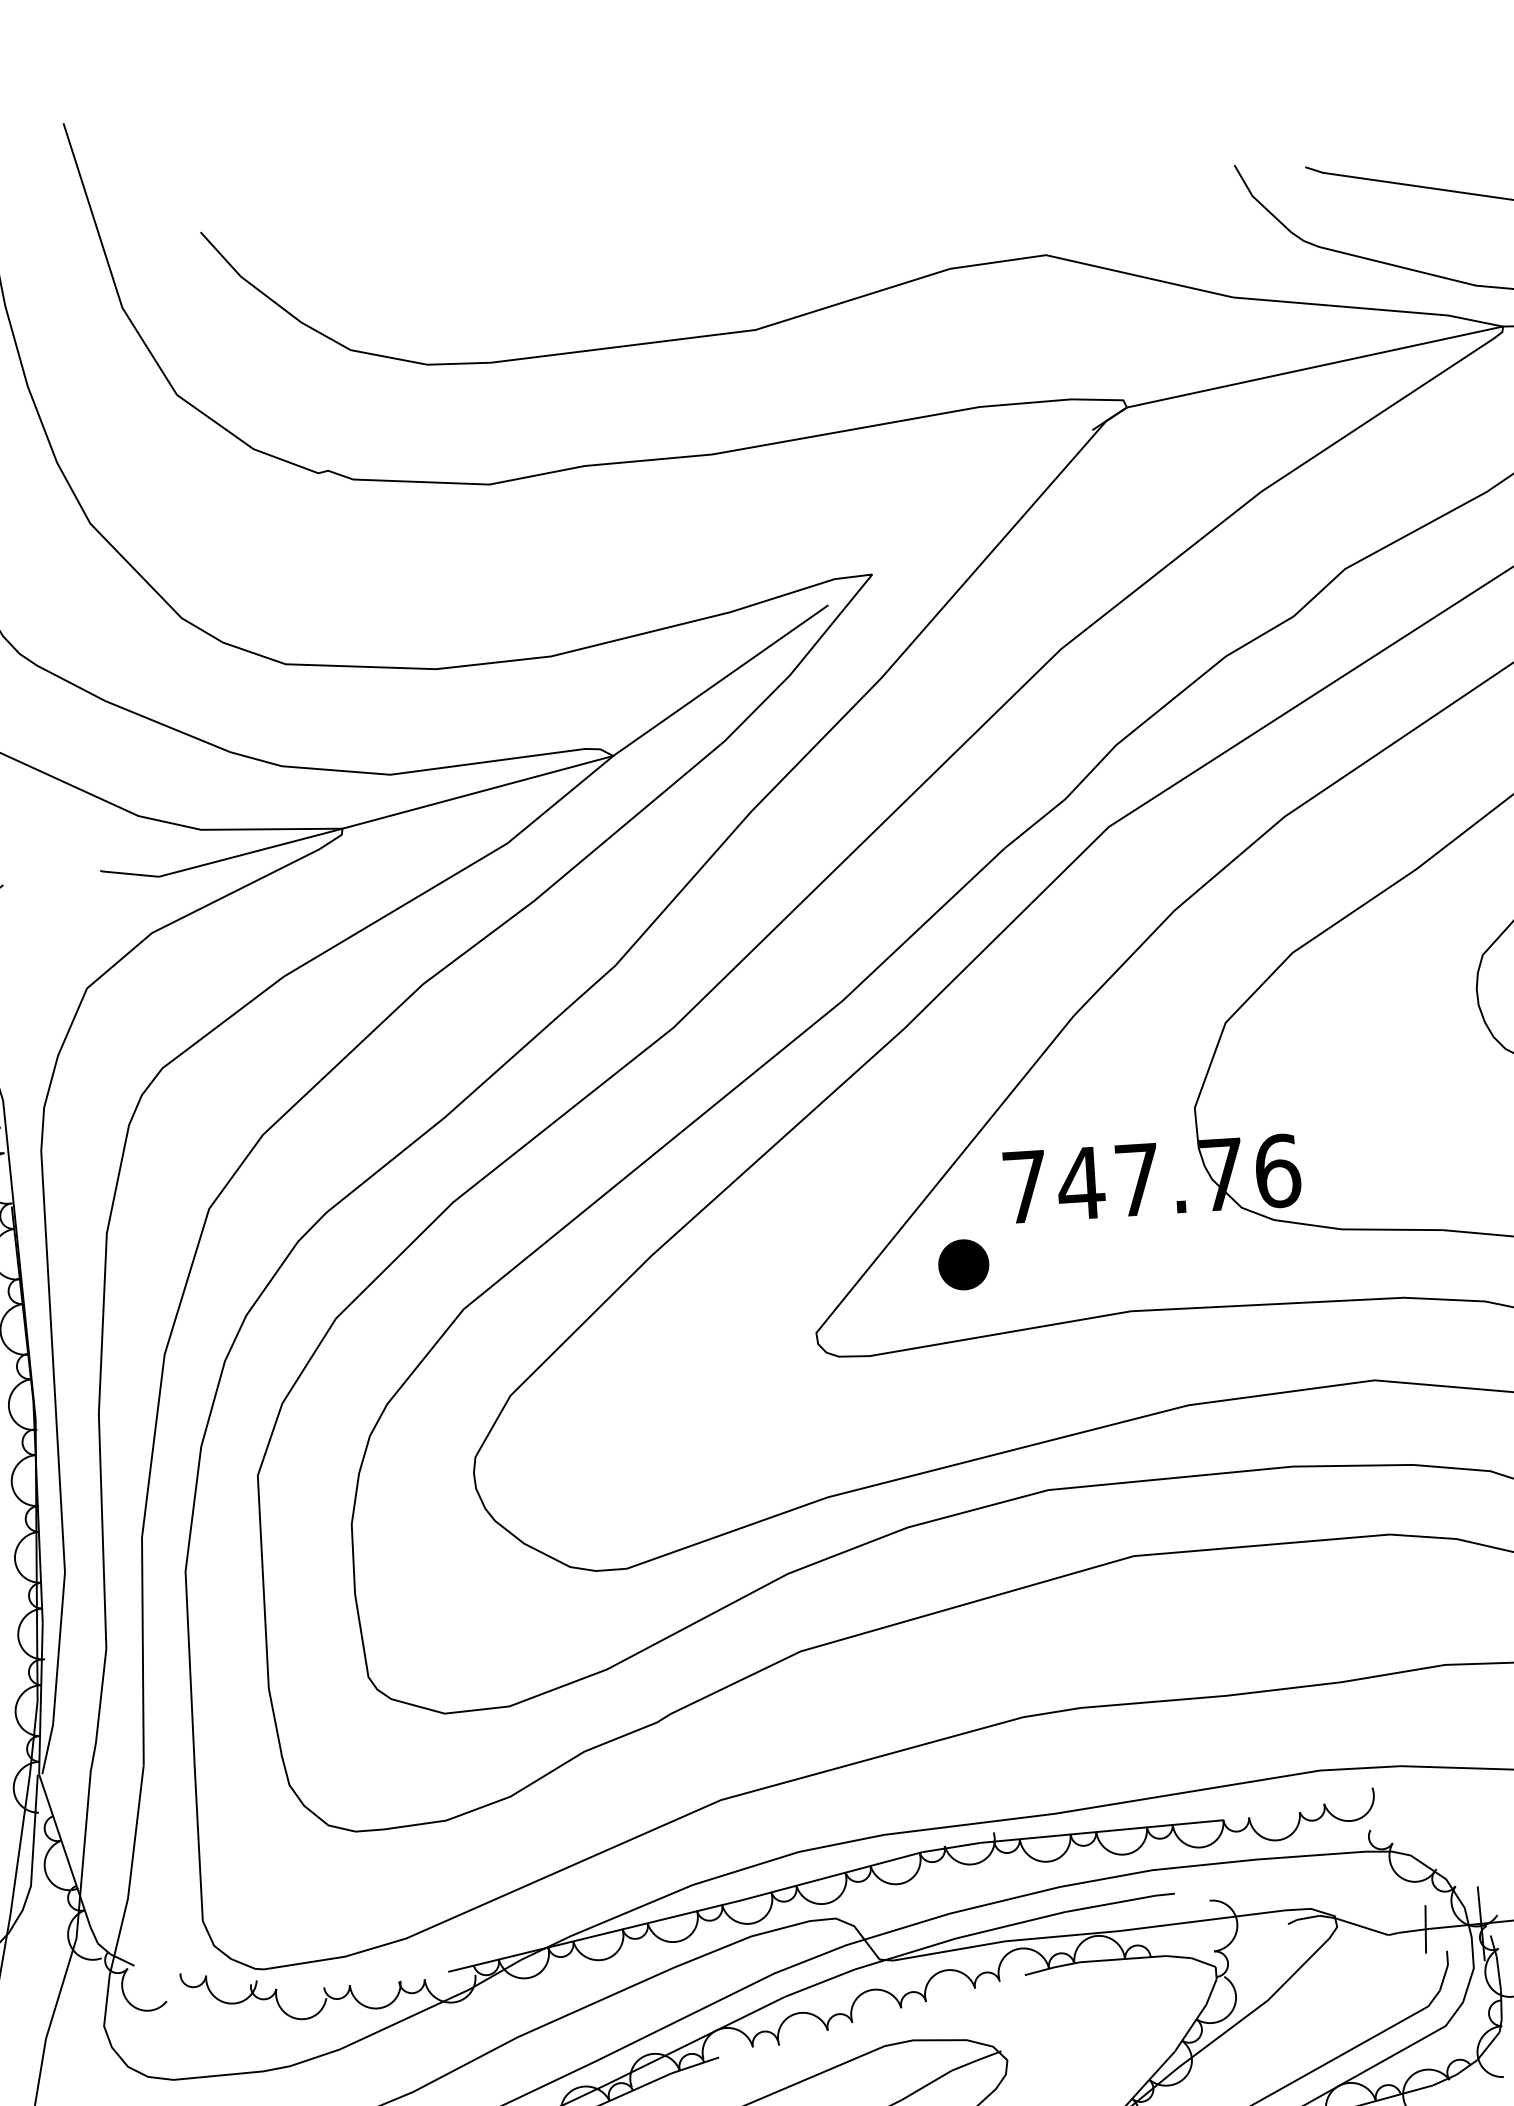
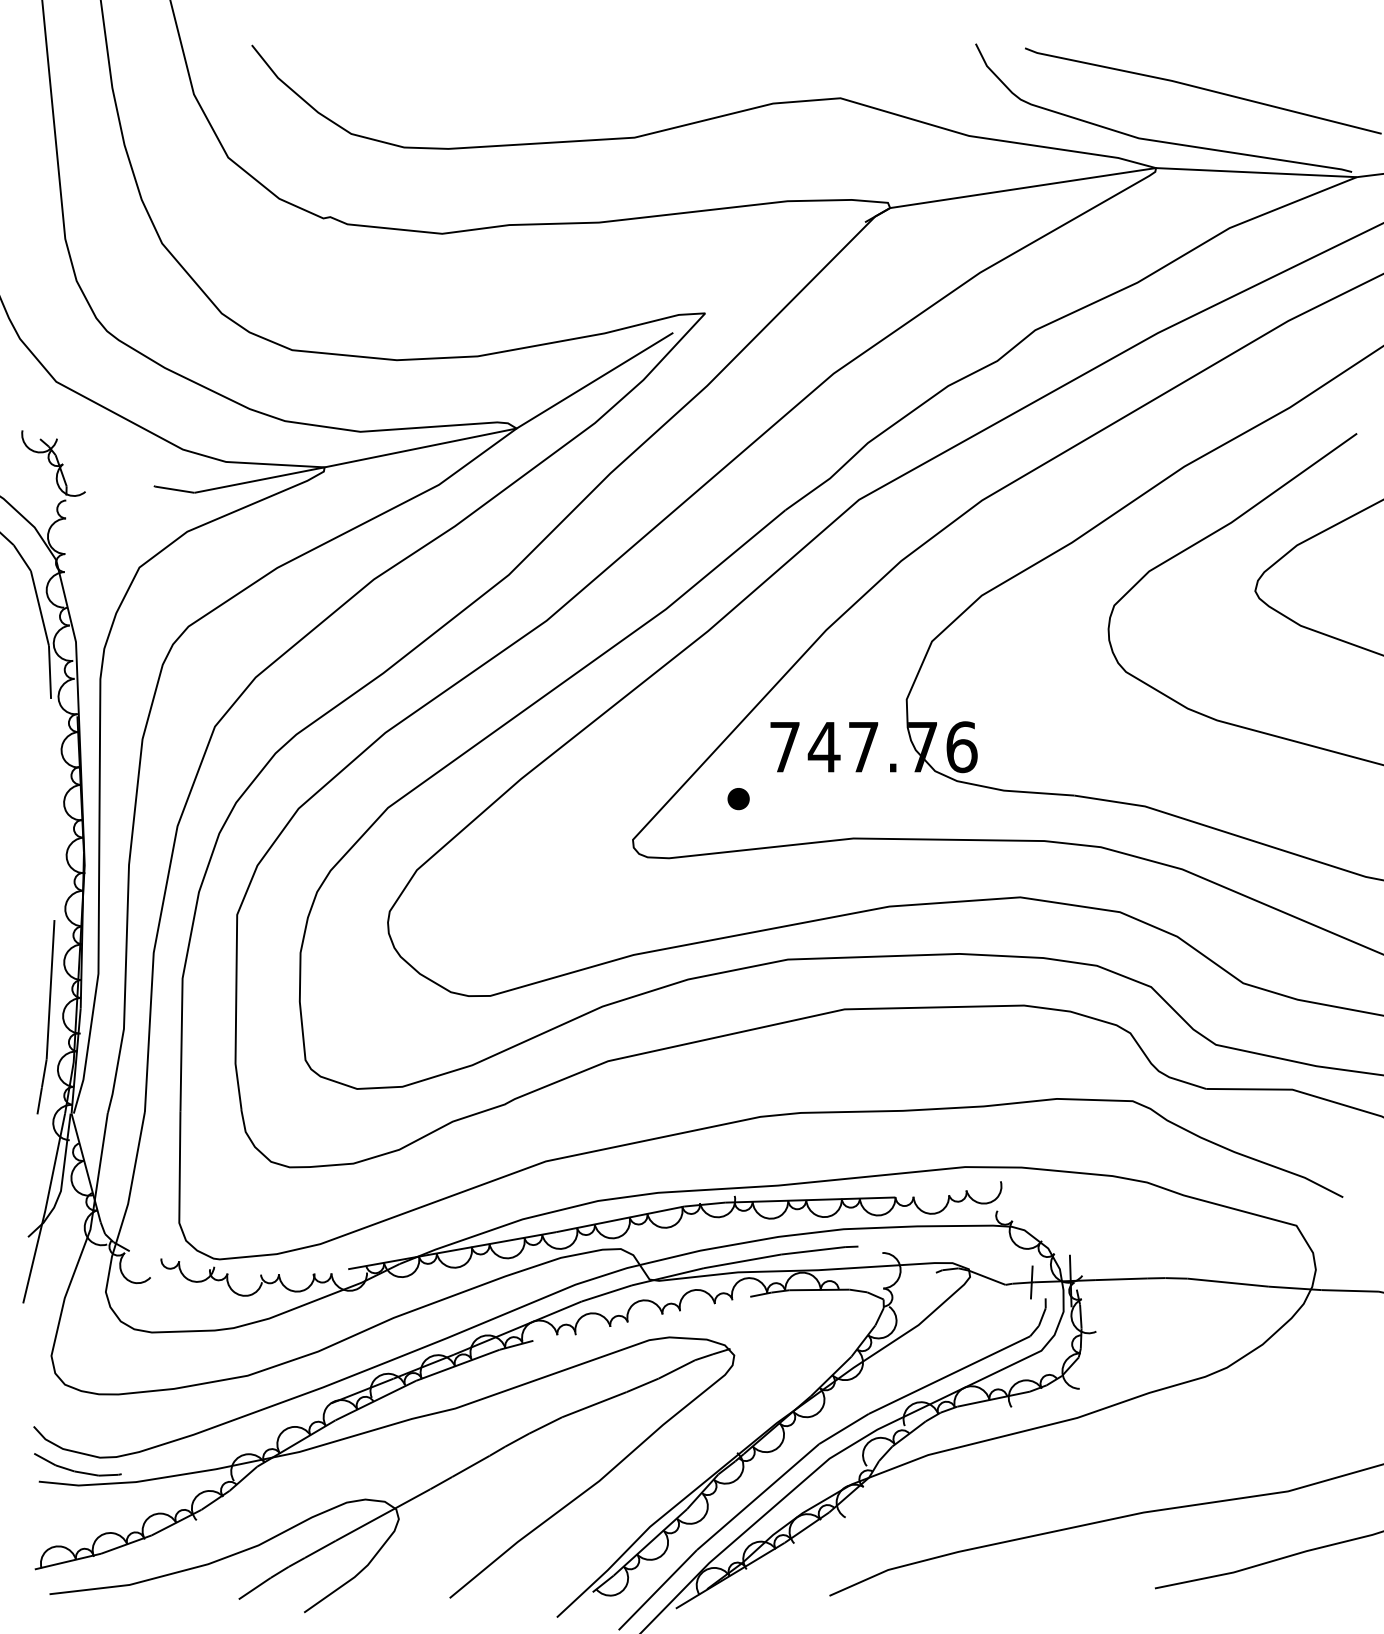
part: (963, 1265) -> (738, 799), size x0.62

